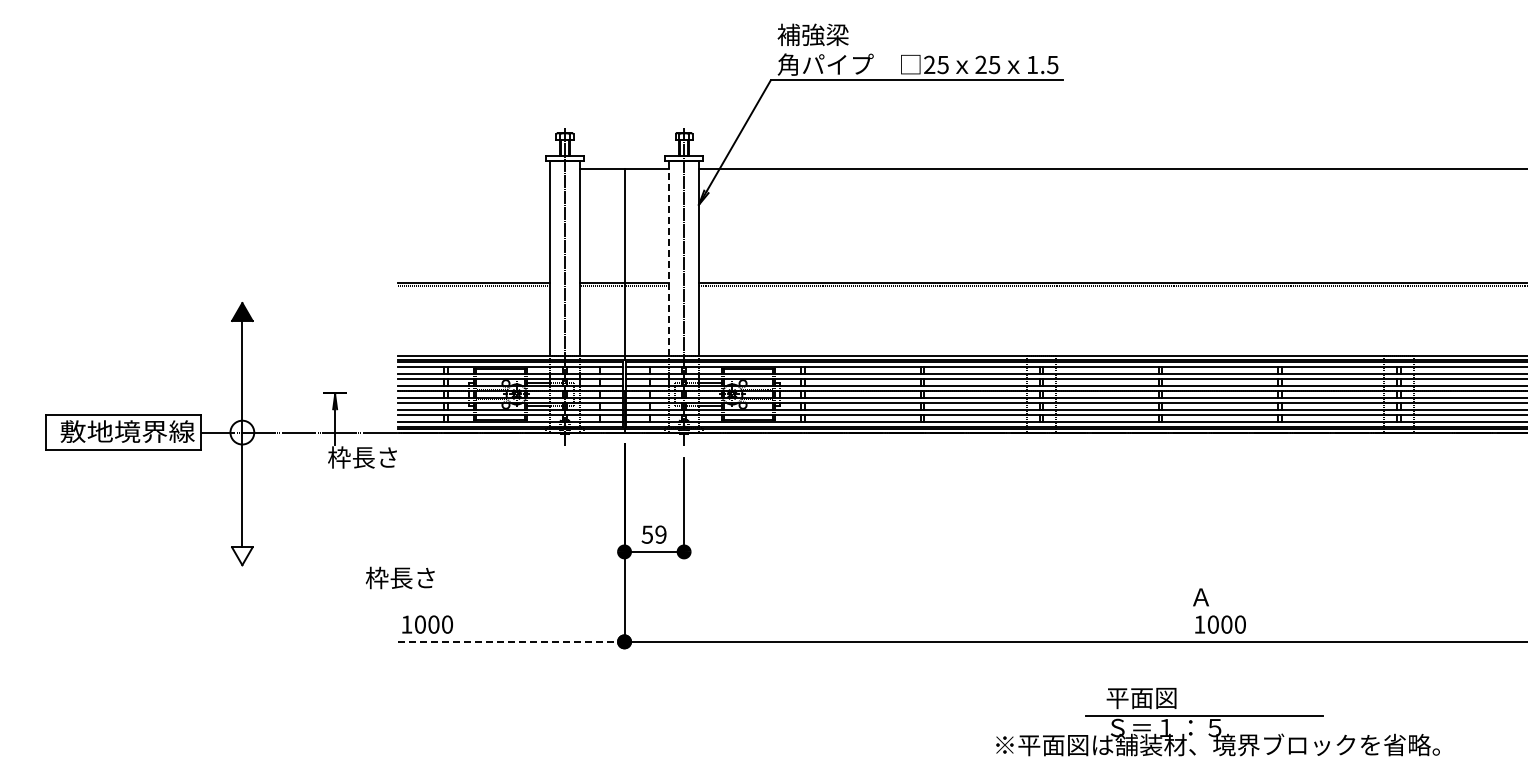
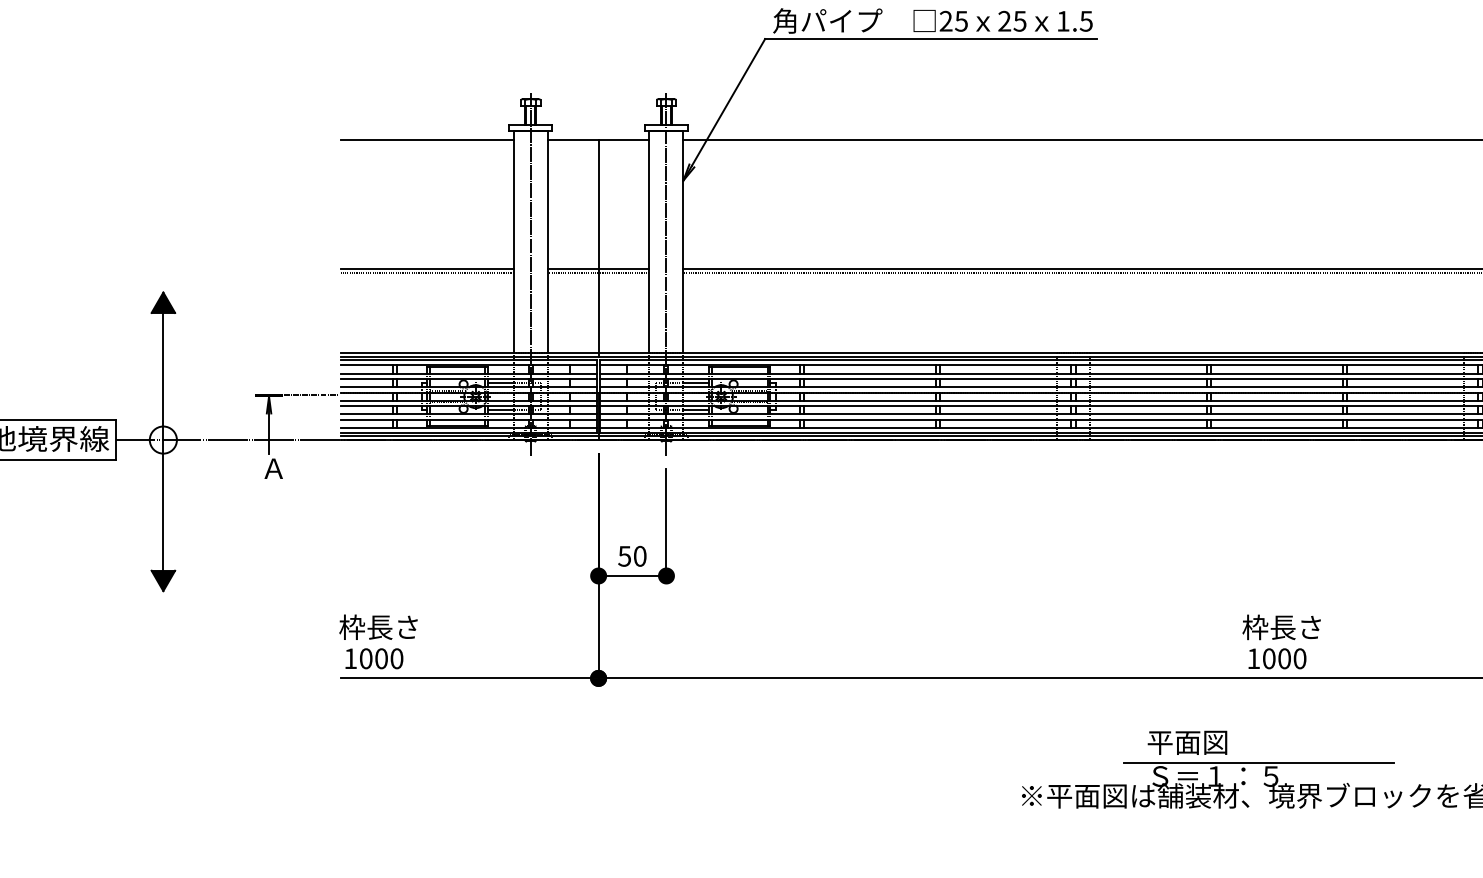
line: (474, 169) -> (427, 140), added
line: (669, 258) -> (649, 241), dashed -> solid
line: (371, 393) -> (310, 395), added
text: (362, 457) -> (300, 468), 枠長さ -> Ａ
text: (660, 534) -> (639, 556), 59 -> 50
fill: (242, 556) -> (163, 581), added
text: (400, 577) -> (378, 626), moved
text: (1223, 596) -> (1280, 626), Ａ -> 枠長さ
line: (511, 641) -> (469, 677), dashed -> solid

